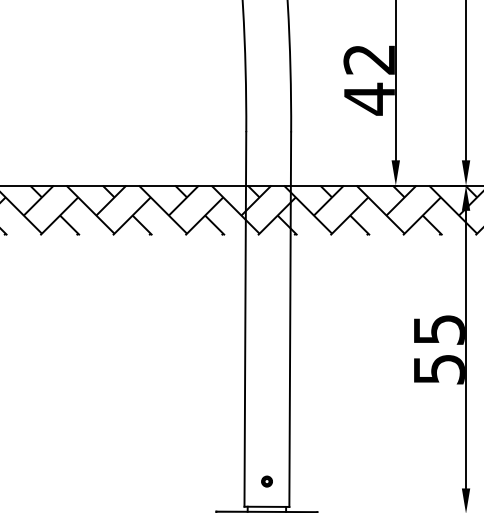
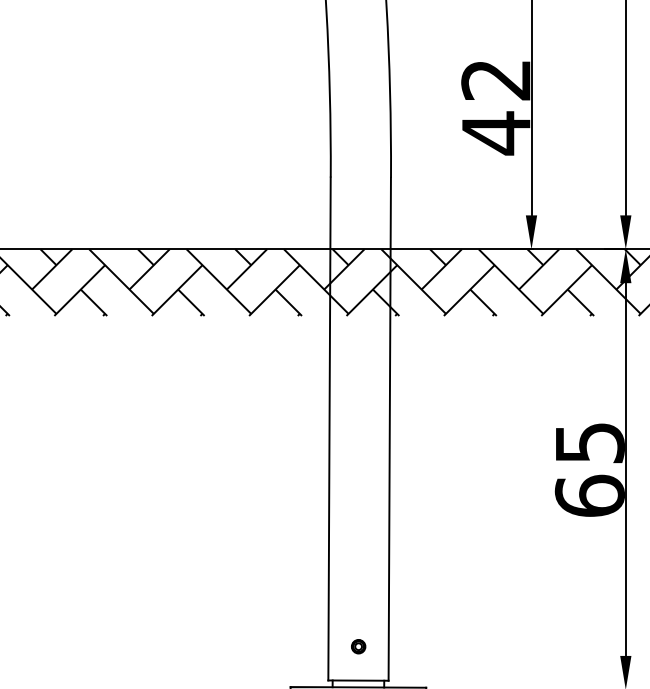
text: (438, 368) -> (588, 494), 55 -> 65

